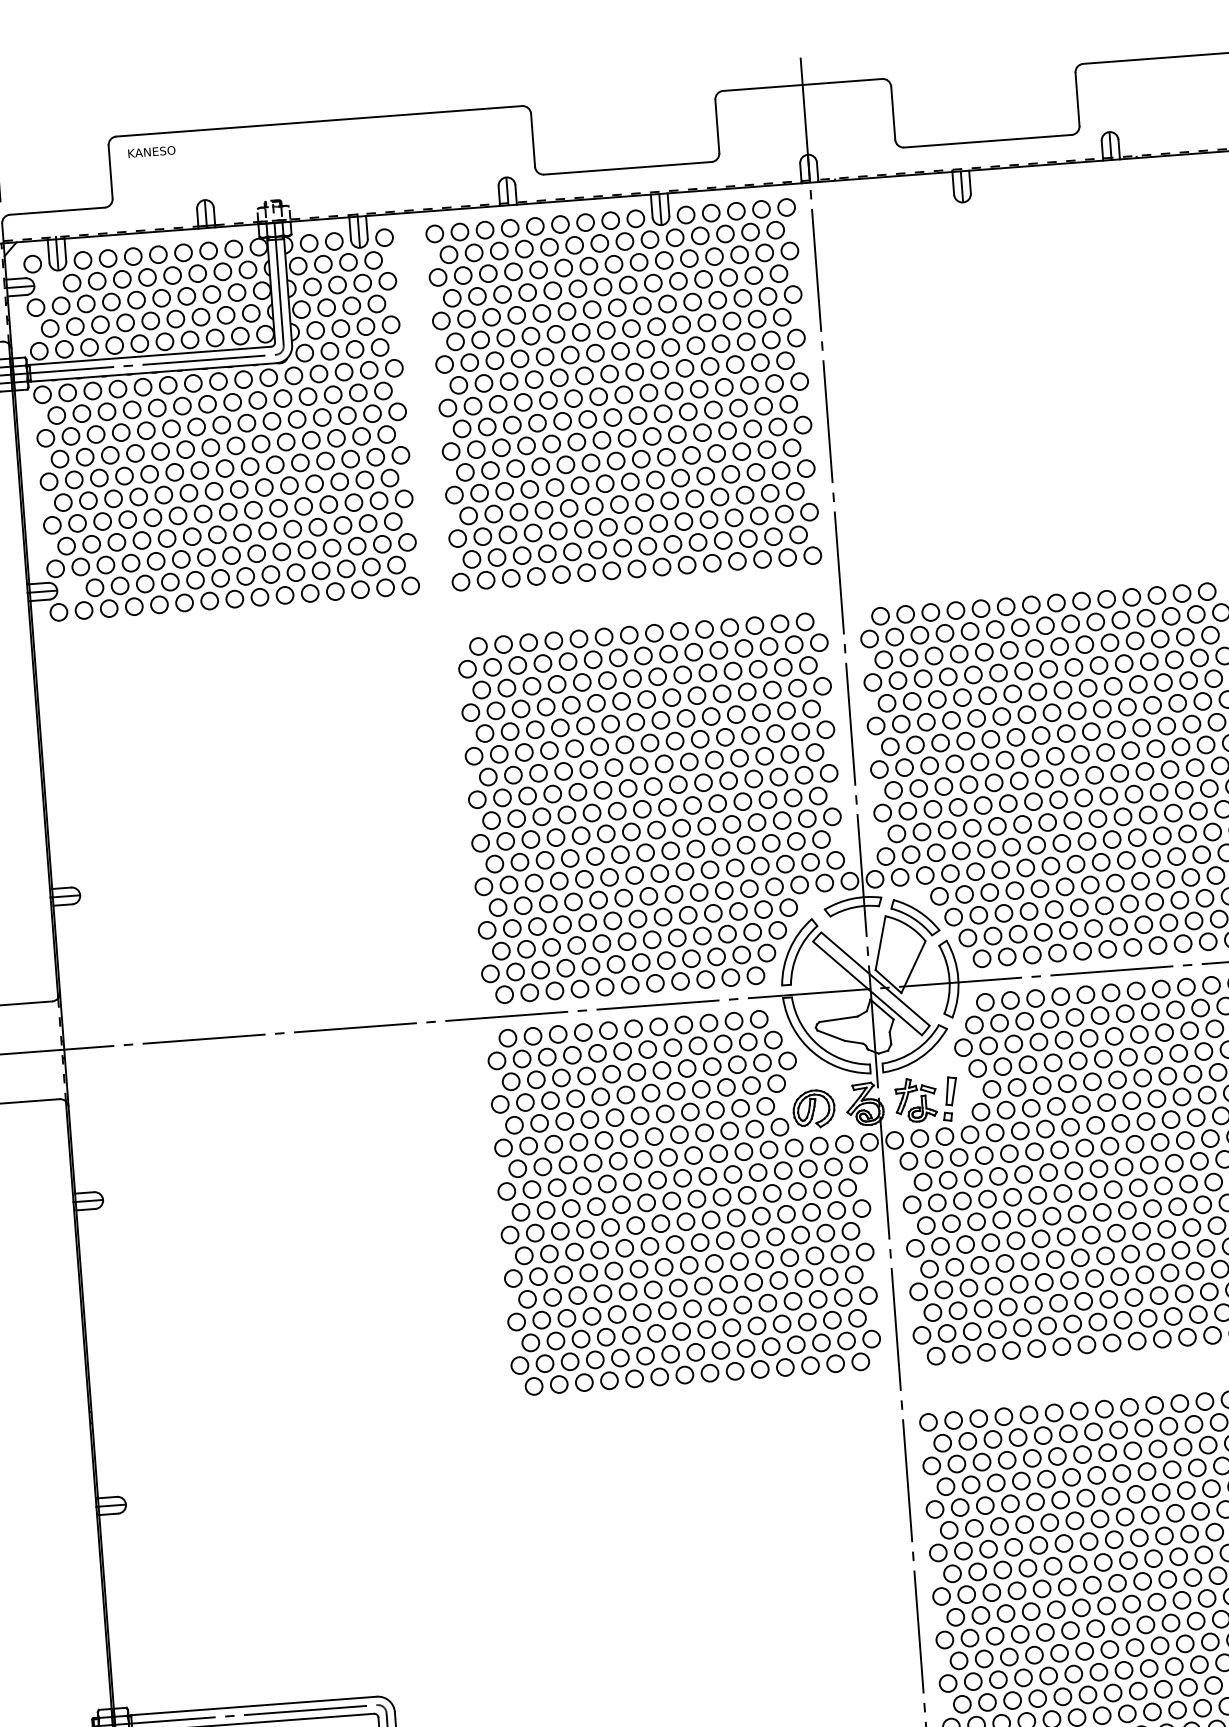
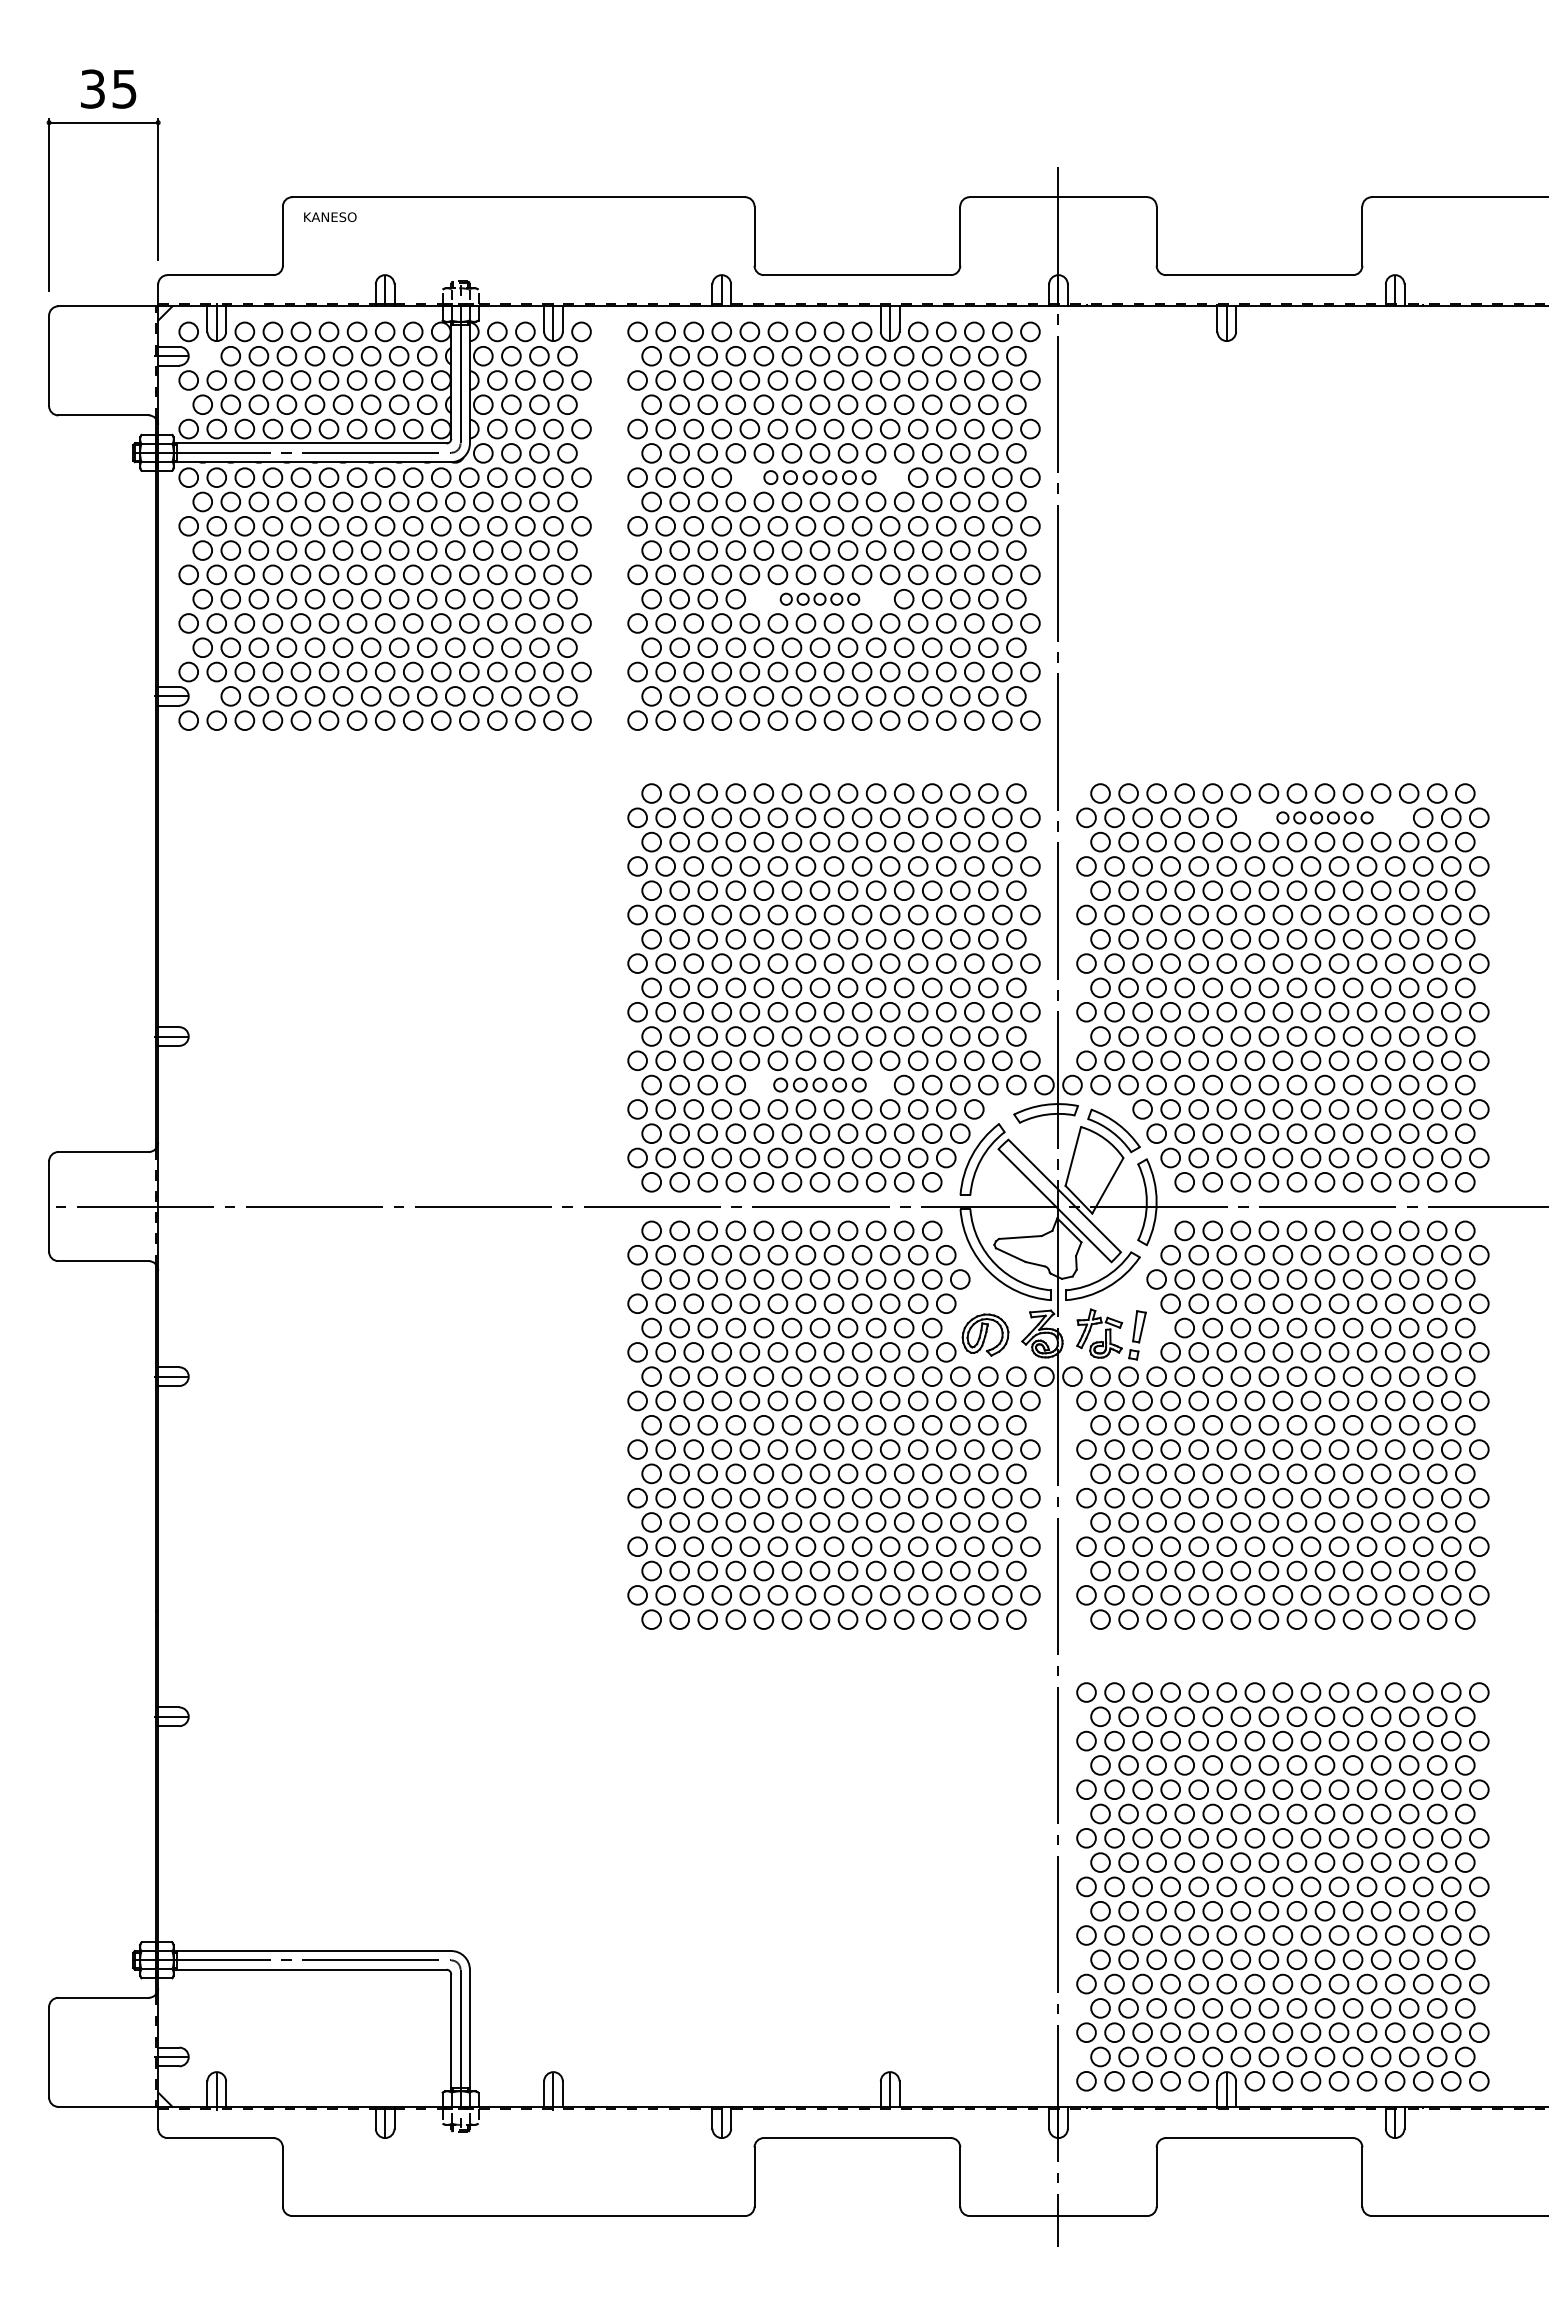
part: (607, 352) -> (819, 477), size x0.7
part: (615, 461) -> (819, 599), size x0.6
part: (1082, 622) -> (1324, 817), size x0.6
part: (648, 895) -> (819, 1084), size x0.7

